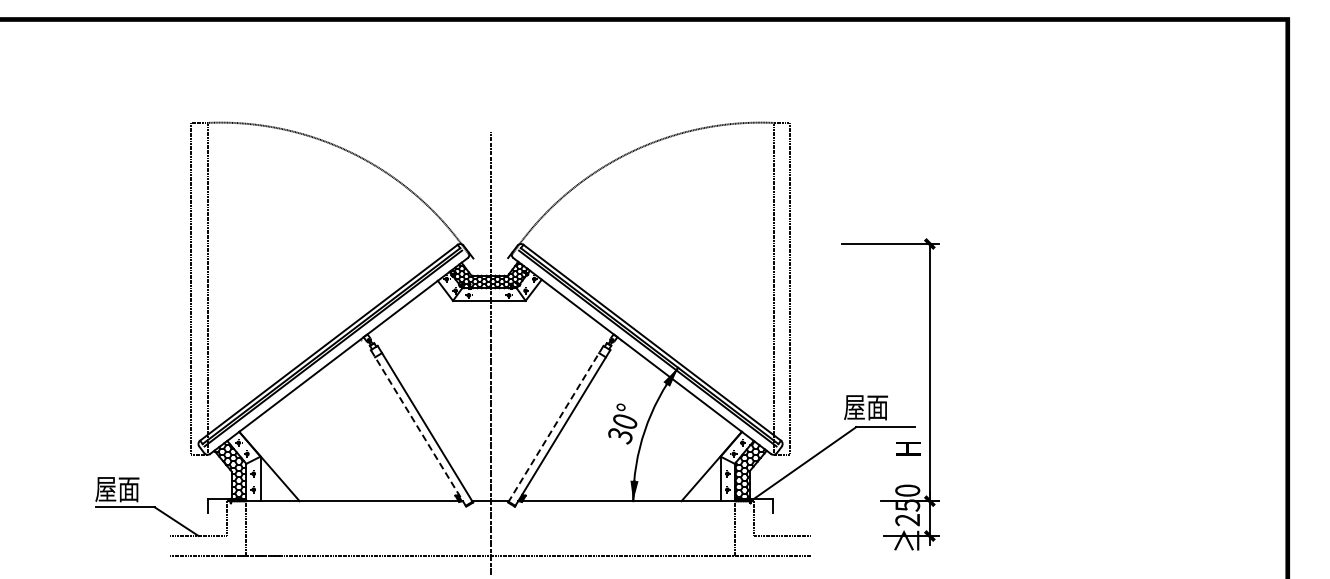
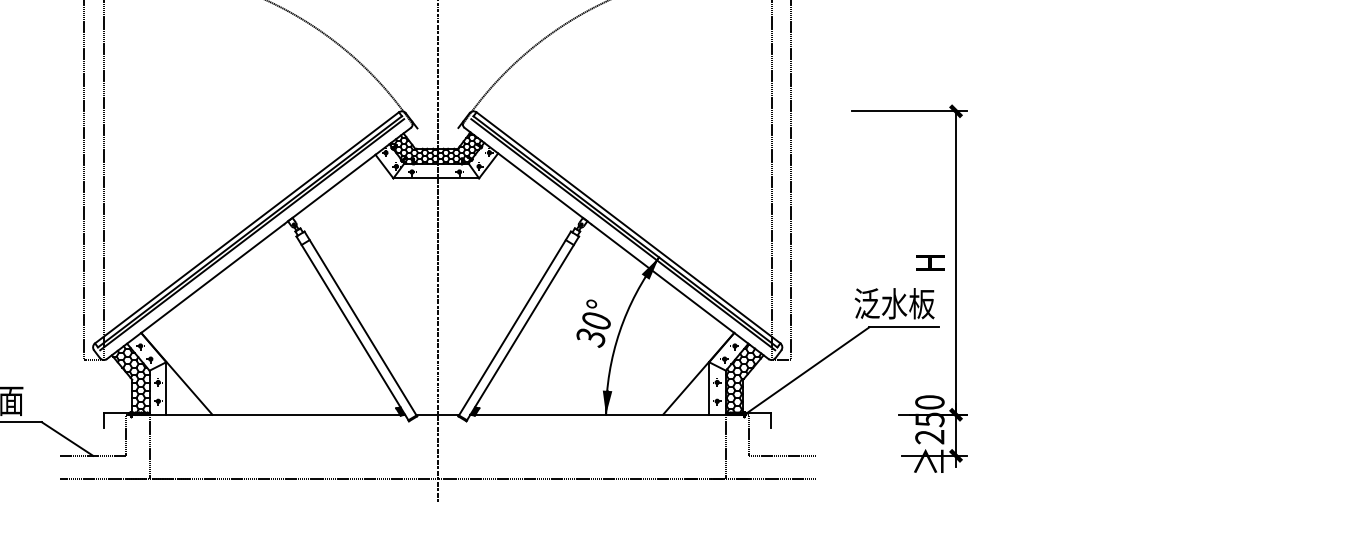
text: (877, 406) -> (894, 303), 屋面 -> 泛水板
line: (555, 424) -> (514, 324), dashed -> solid
line: (418, 428) -> (352, 329), dashed -> solid
text: (908, 448) -> (930, 262), moved

